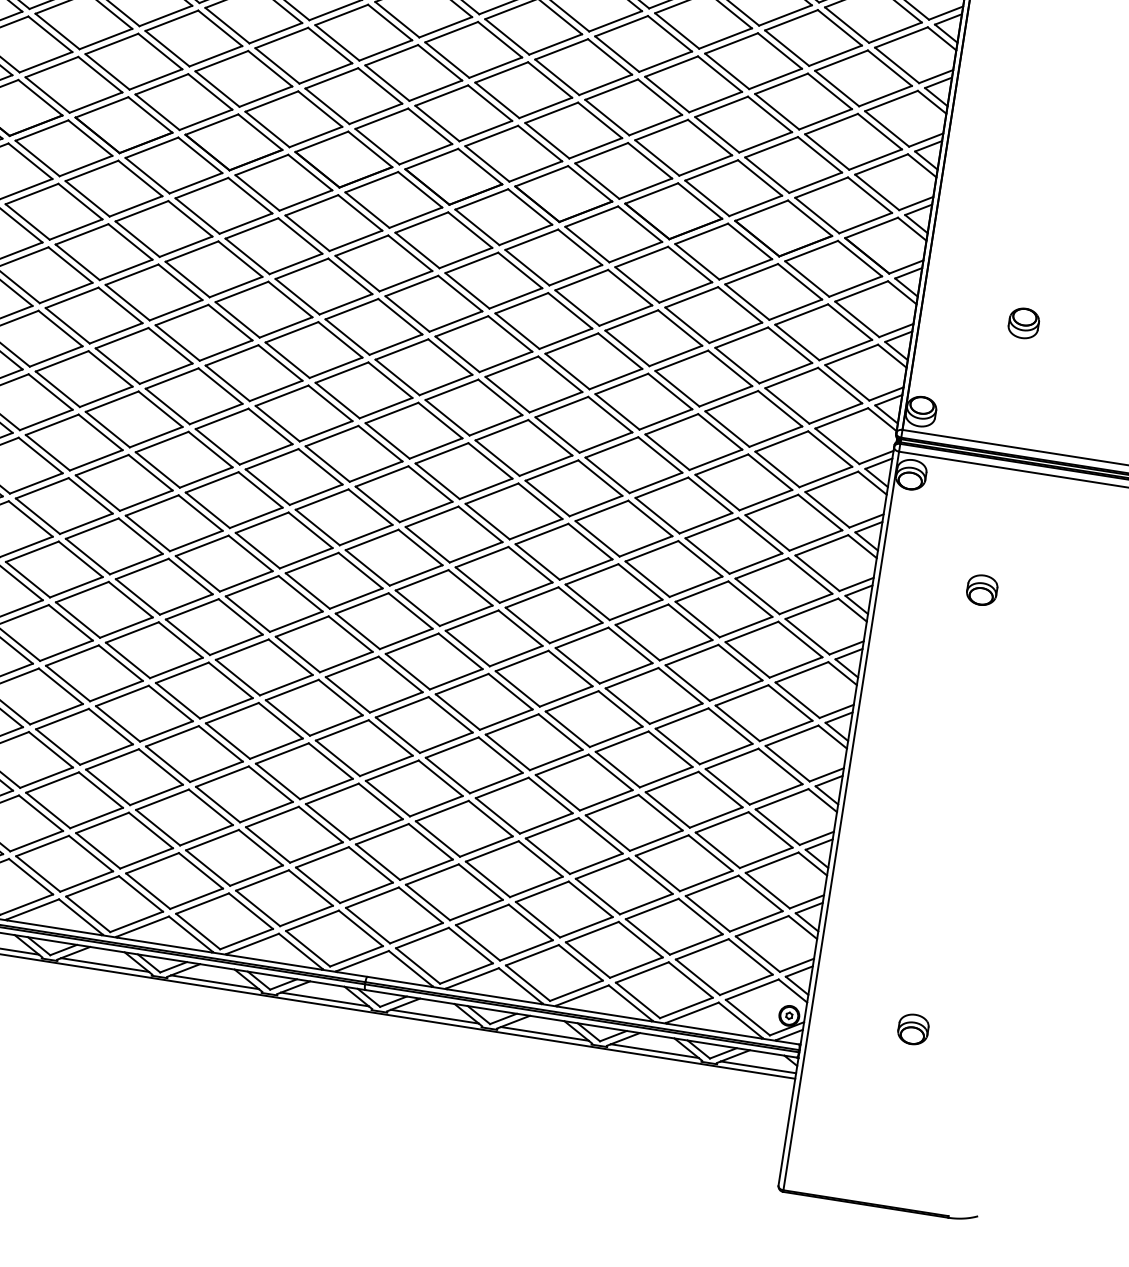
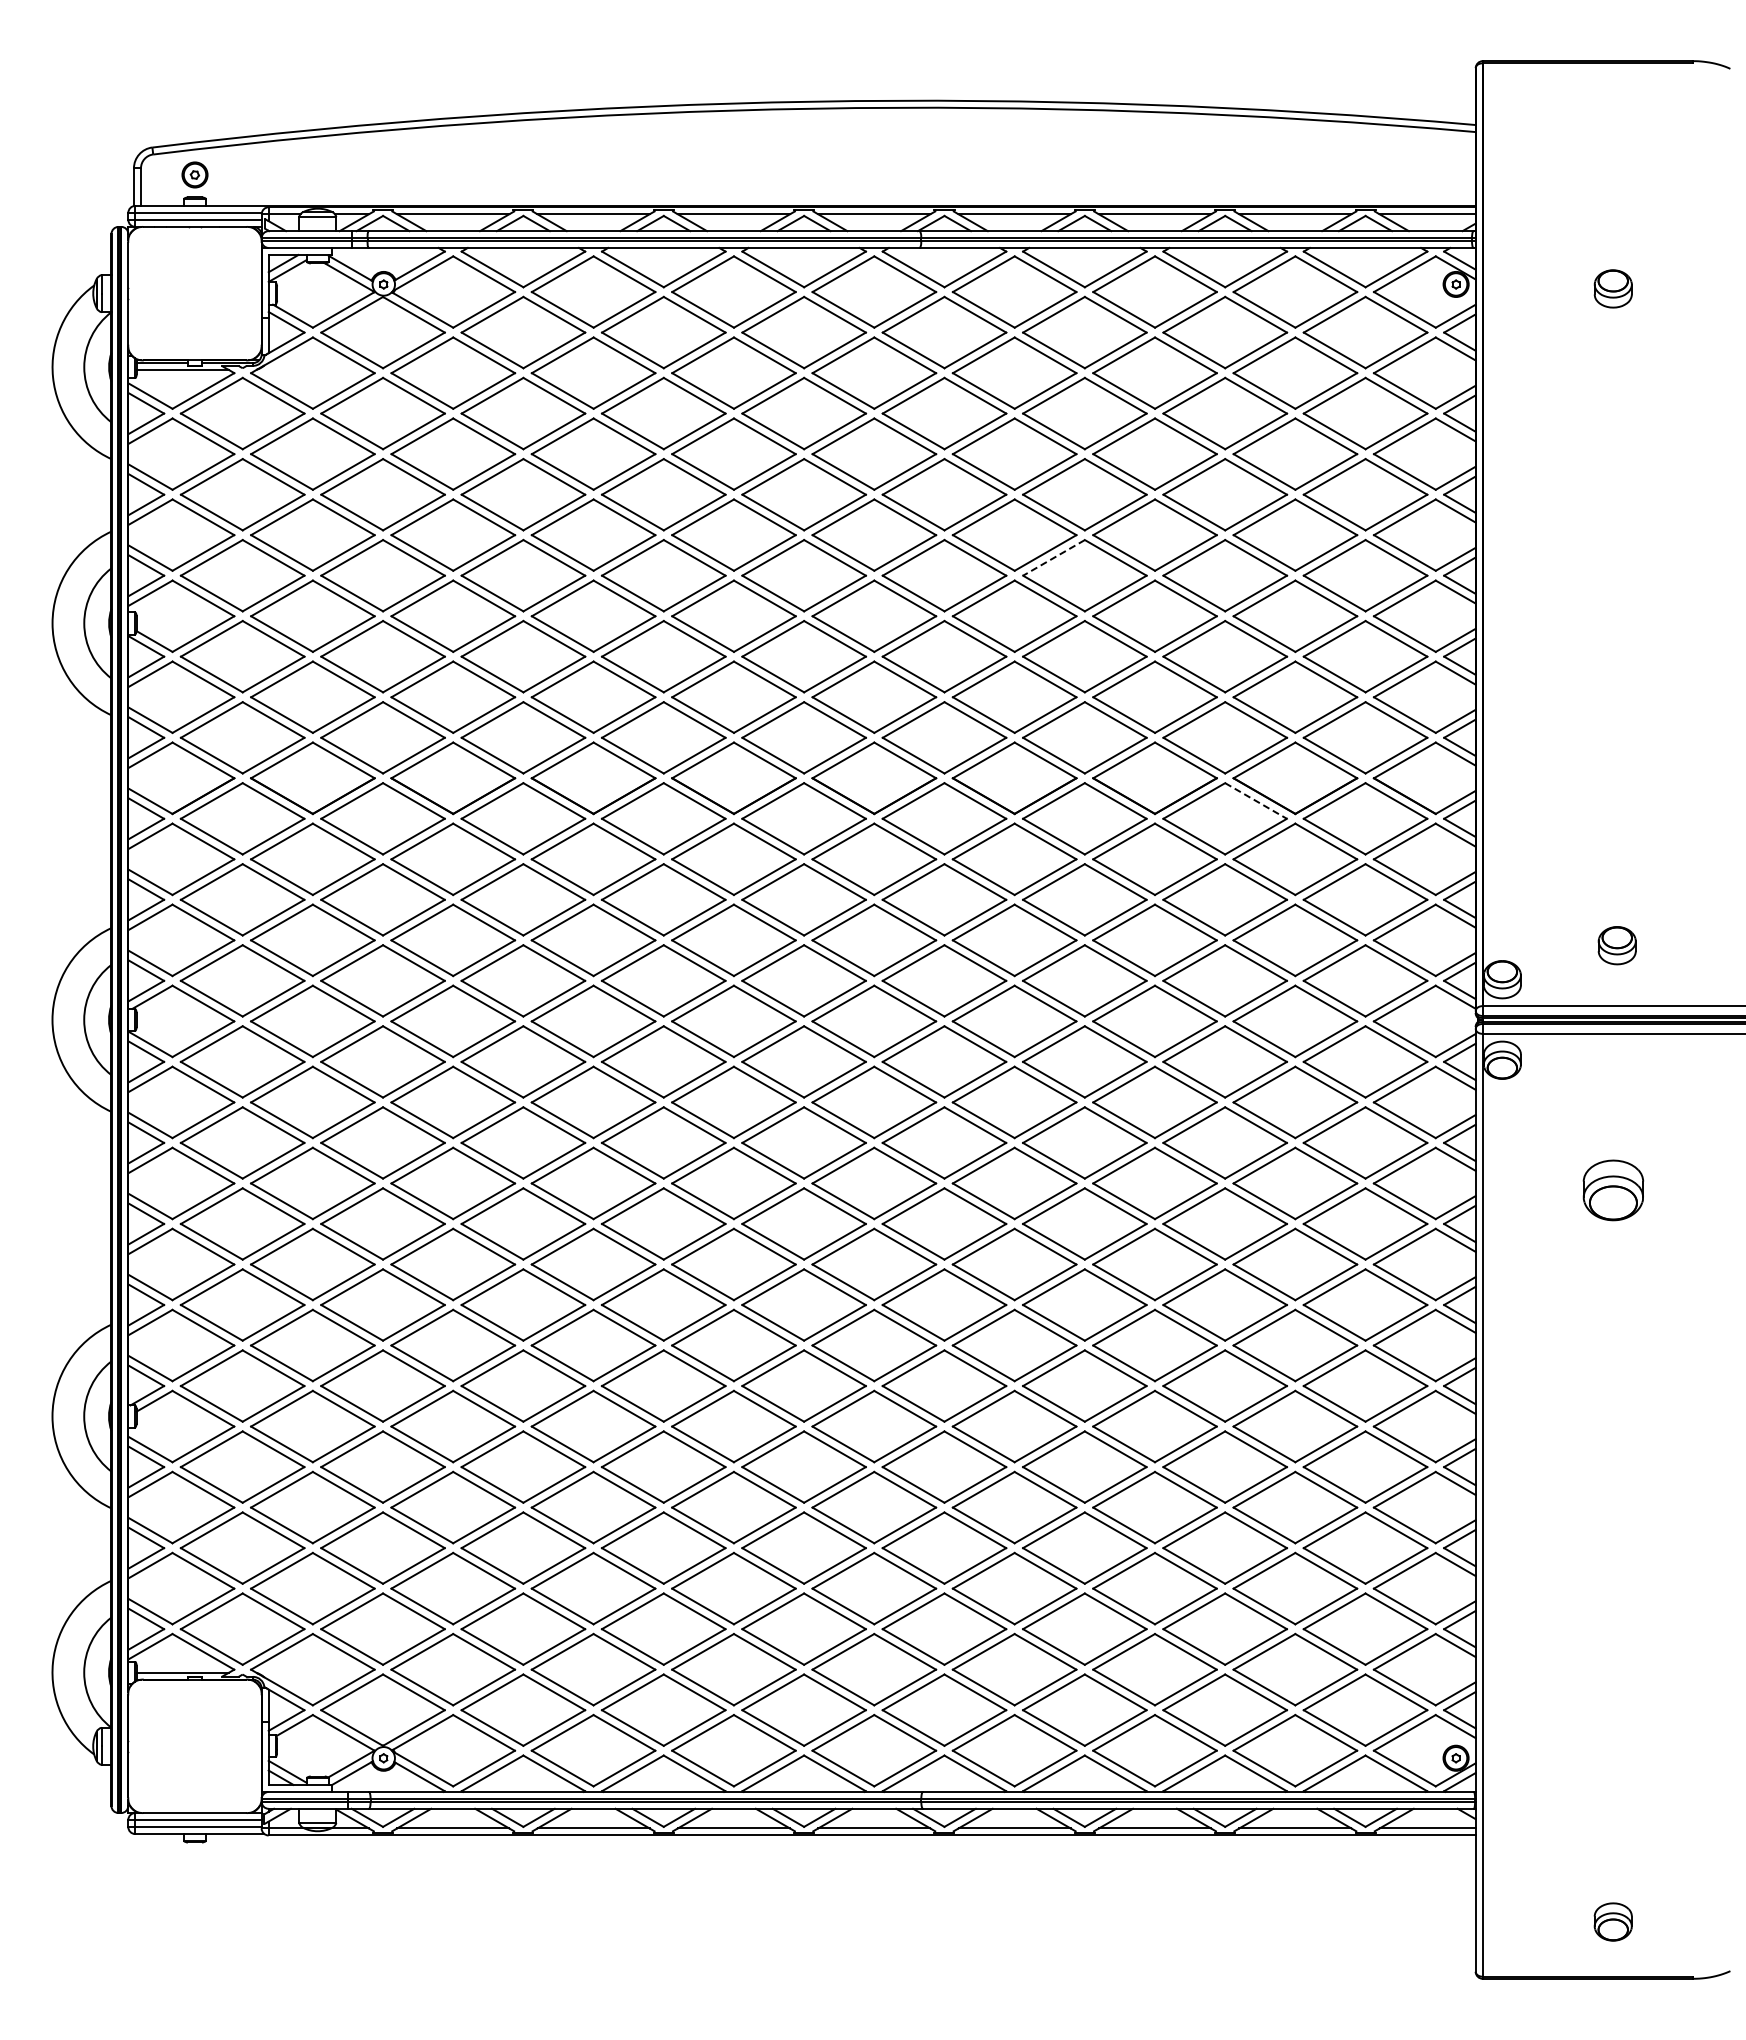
line: (622, 25) -> (1054, 557), solid -> dashed
line: (750, 241) -> (1256, 800), solid -> dashed
part: (1023, 323) -> (1616, 945), moved
part: (981, 589) -> (1612, 1189), size x1.6
part: (912, 1028) -> (1612, 1921), moved

